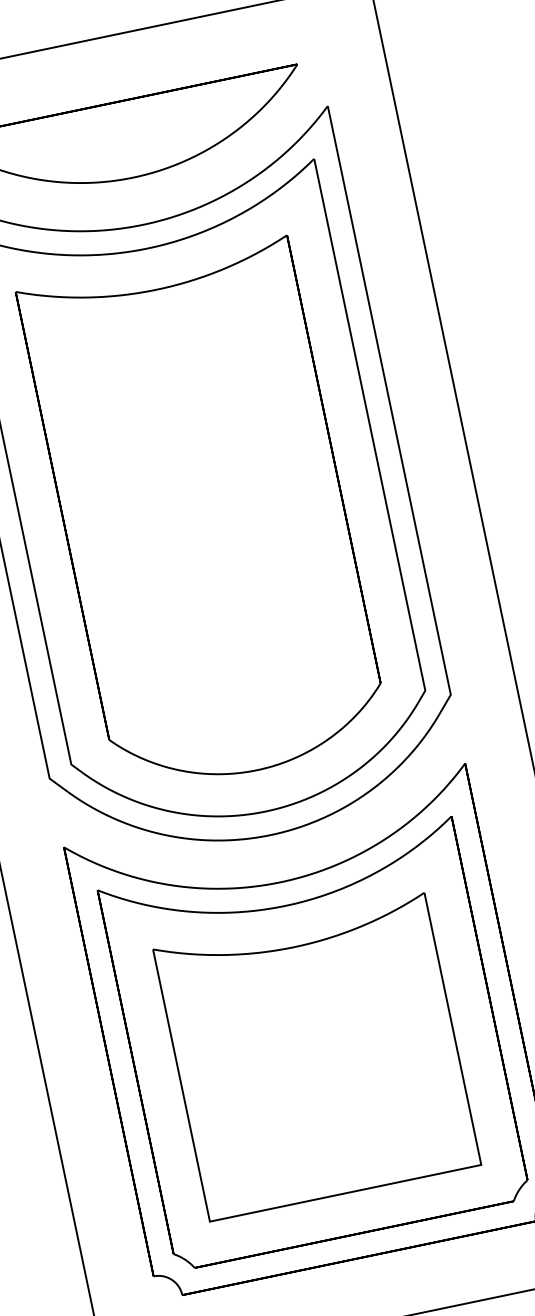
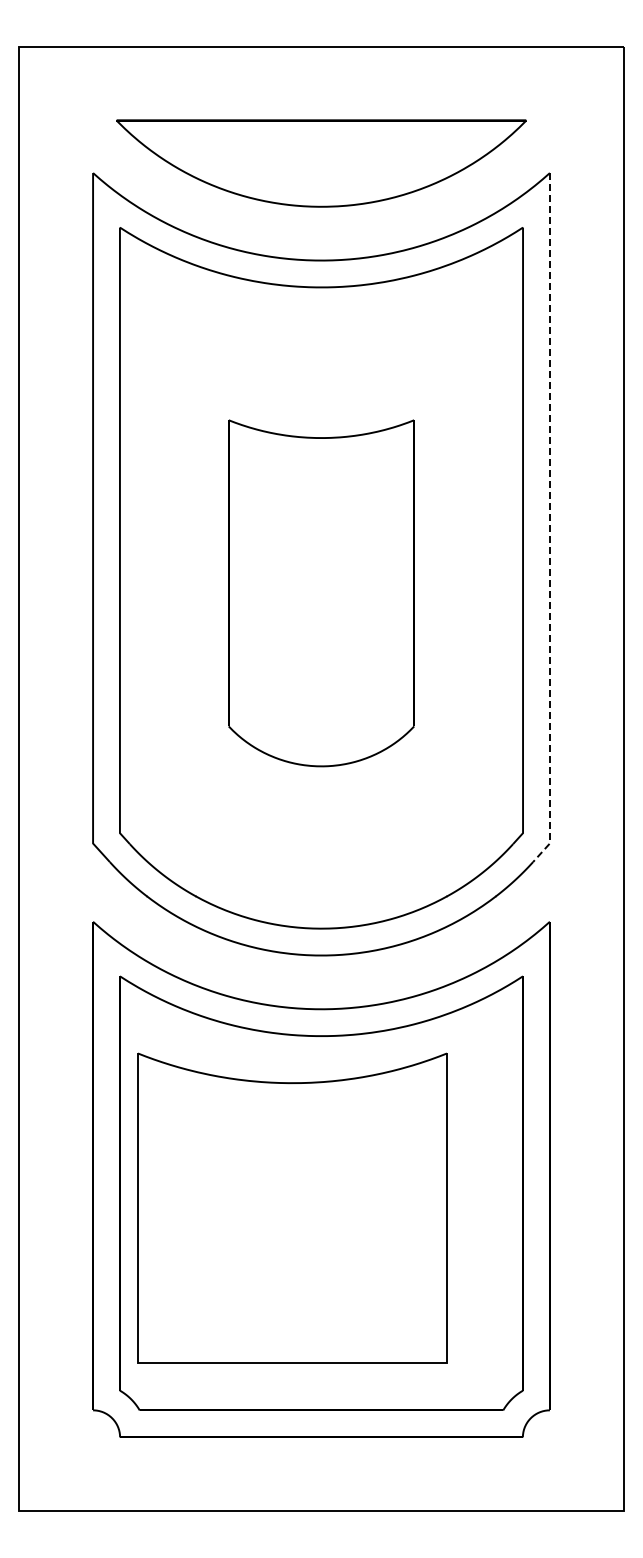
line: (391, 412) -> (549, 521), solid -> dashed
part: (204, 517) -> (321, 593), size x0.6
part: (317, 1056) -> (292, 1207), moved

